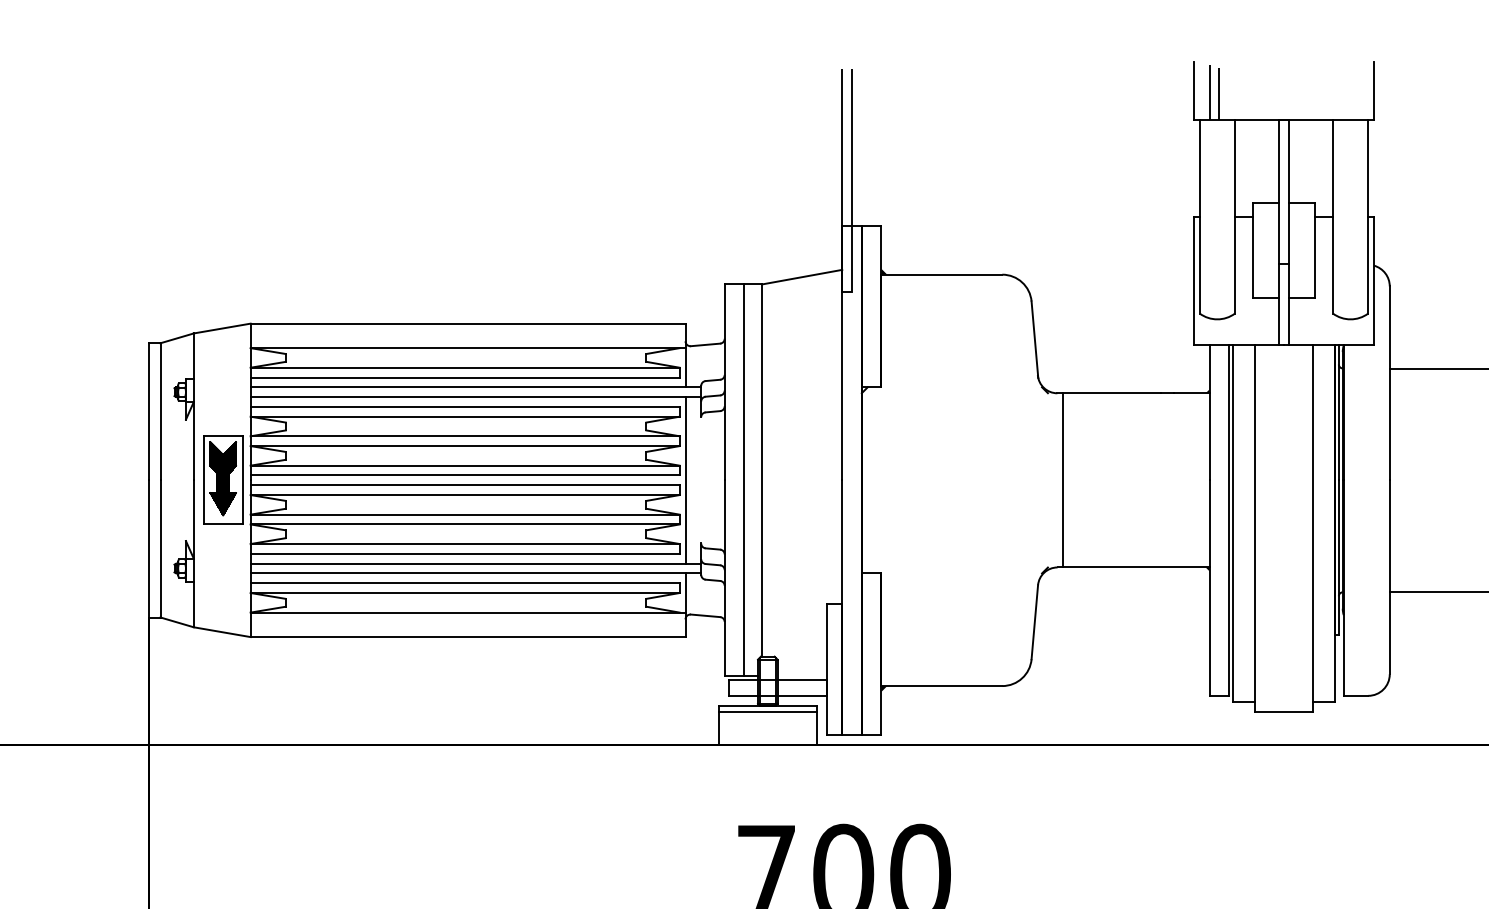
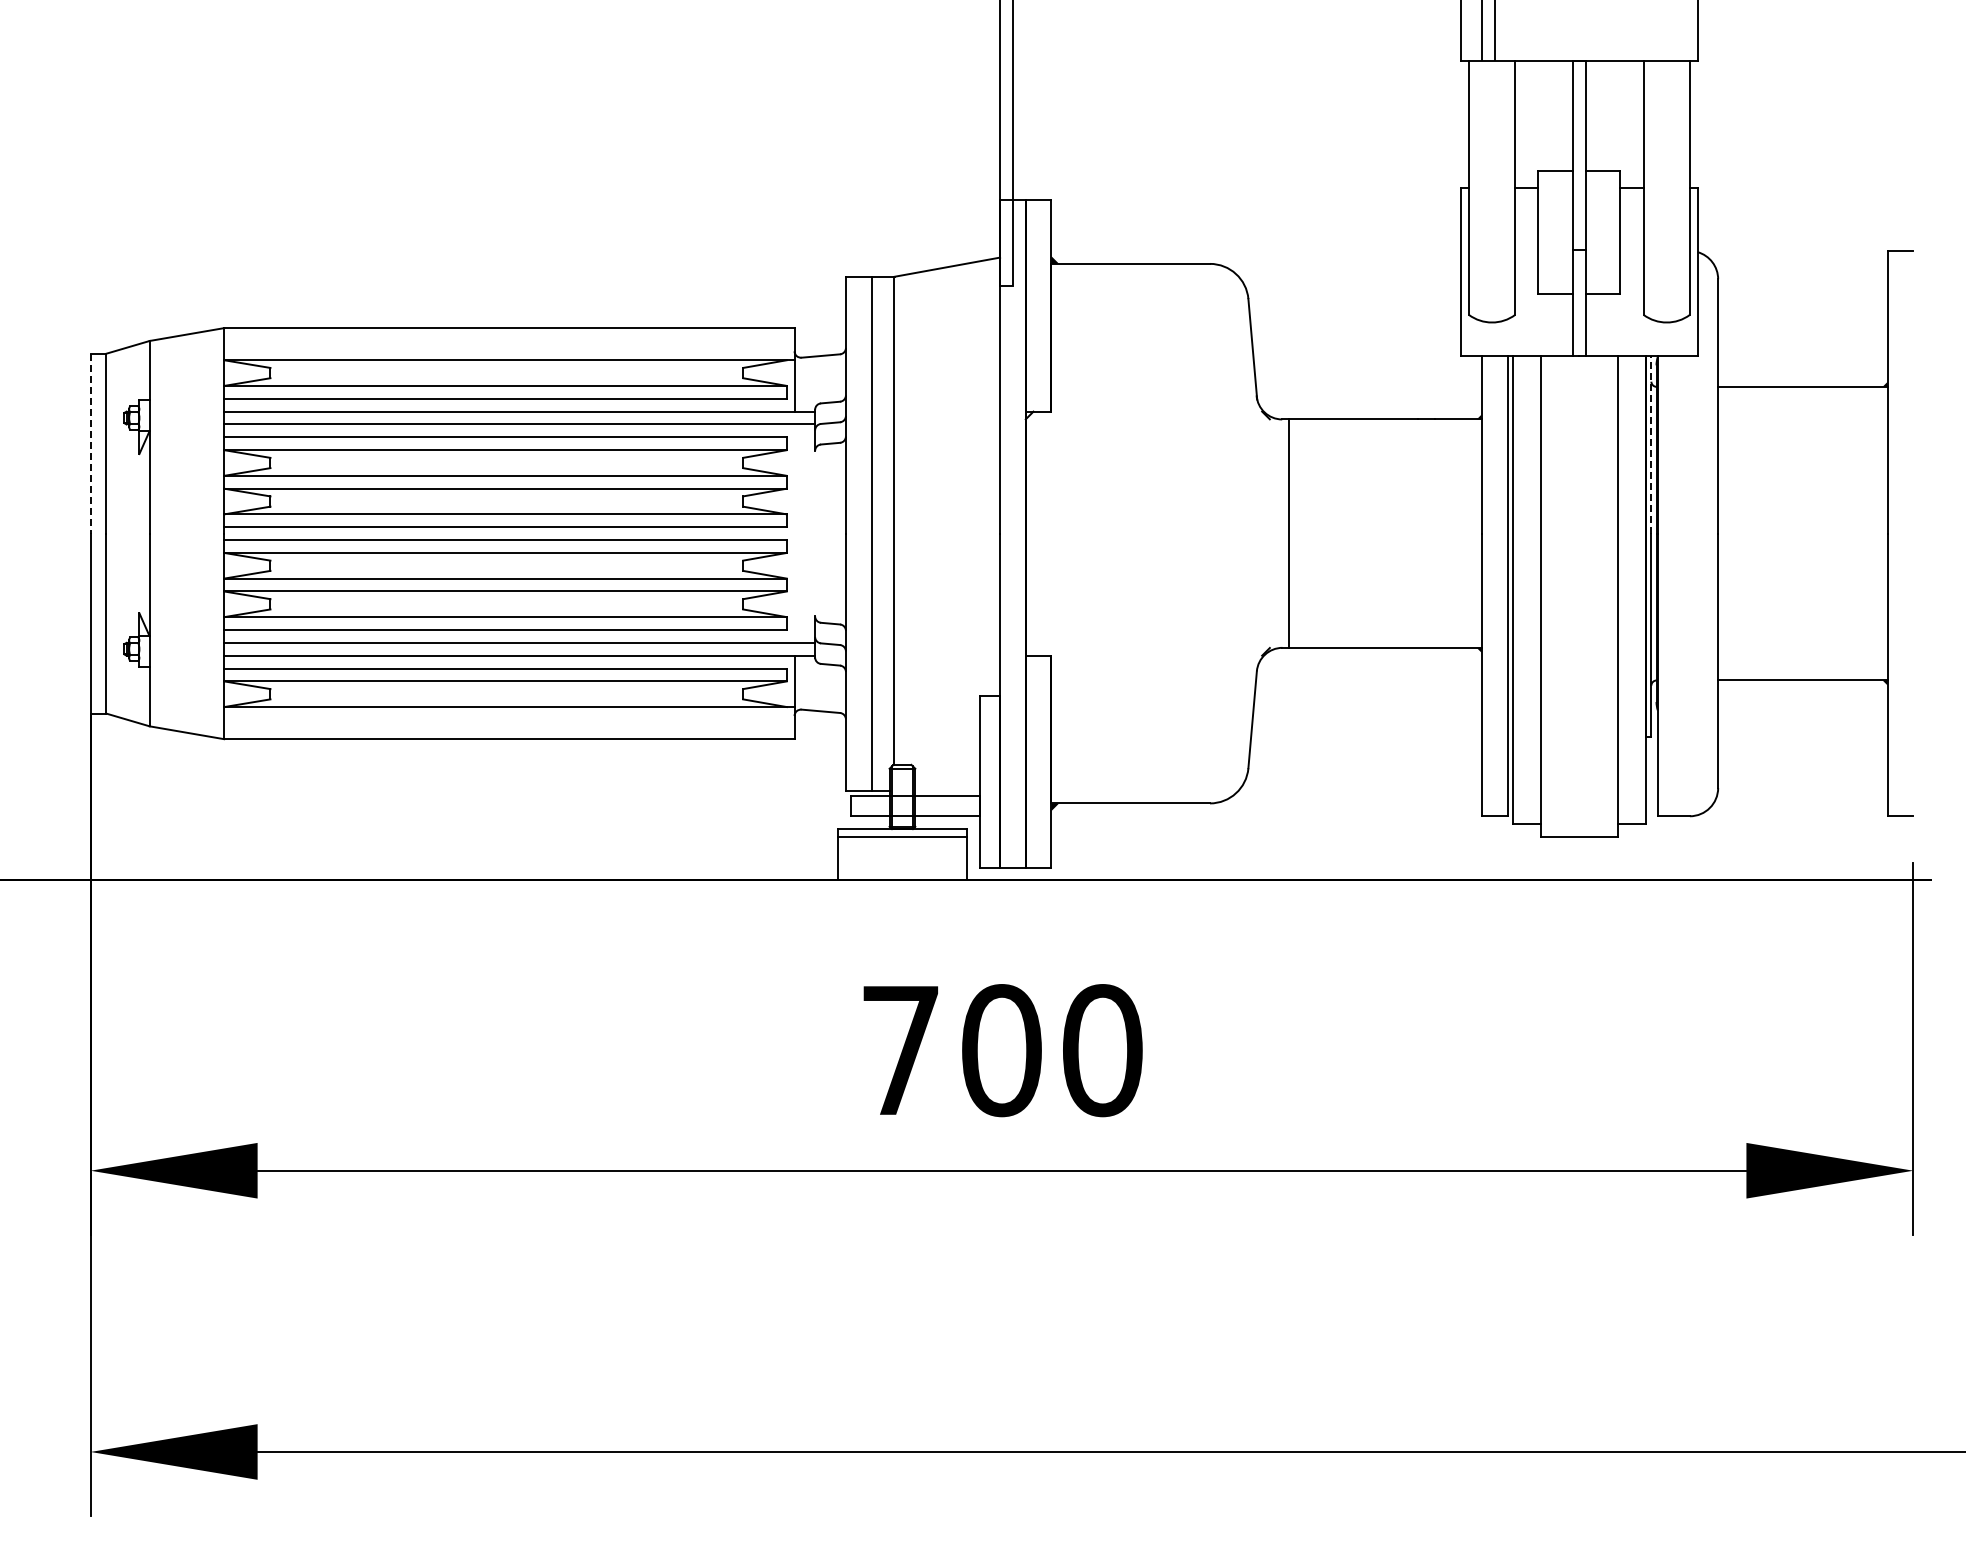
line: (148, 411) -> (90, 443), solid -> dashed
line: (1338, 412) -> (1651, 444), solid -> dashed
part: (223, 480) -> (188, 533), removed
line: (685, 480) -> (794, 533), removed

